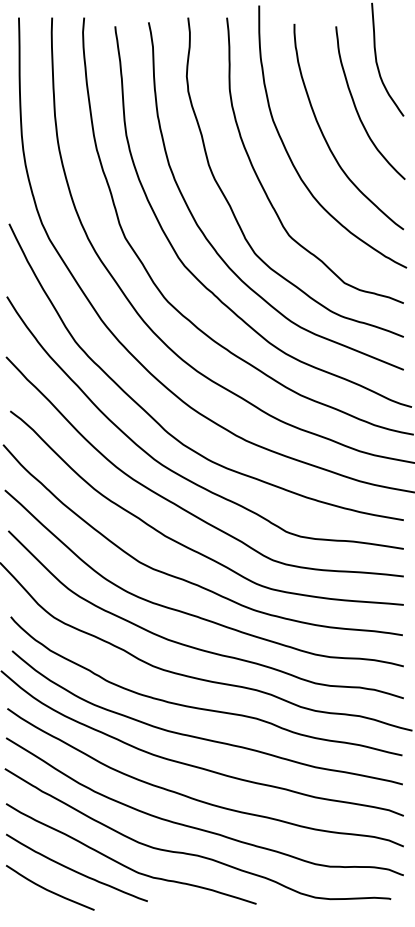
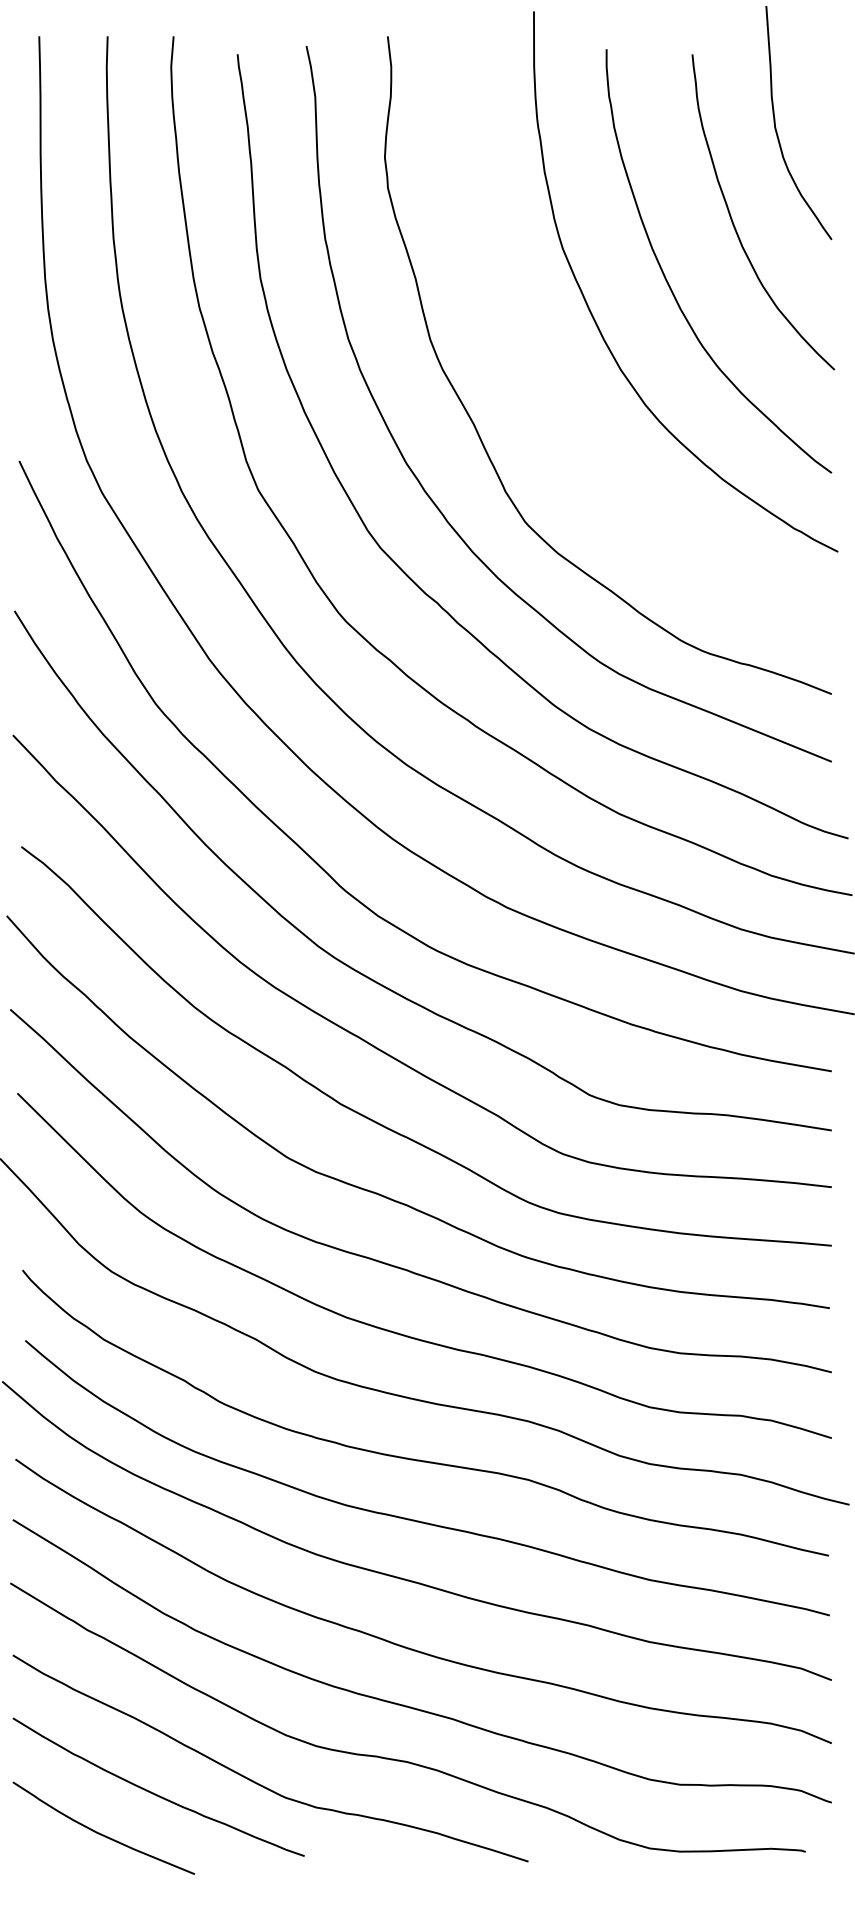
curve: (263, 186) -> (542, 384), removed

